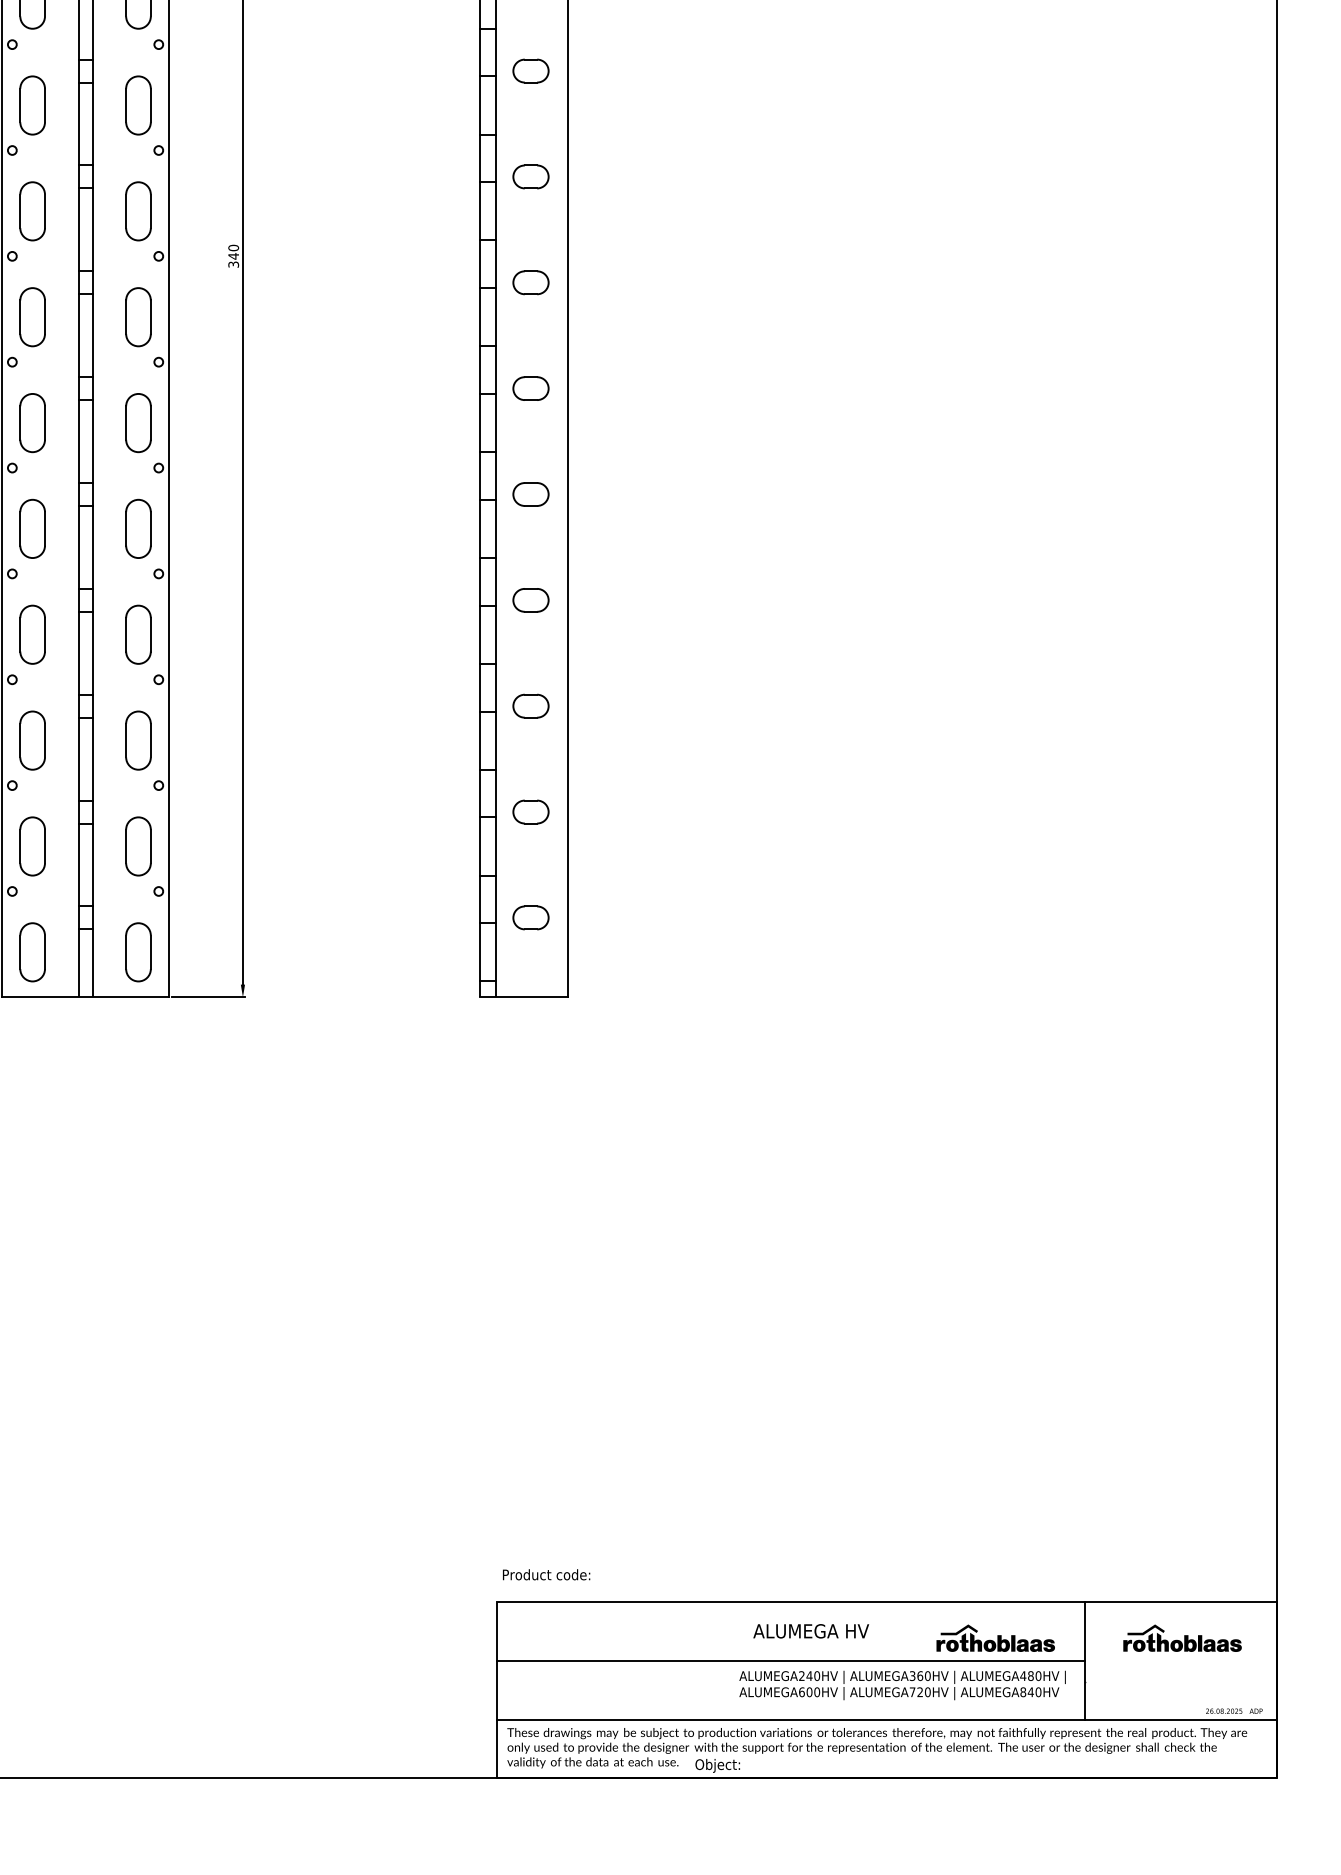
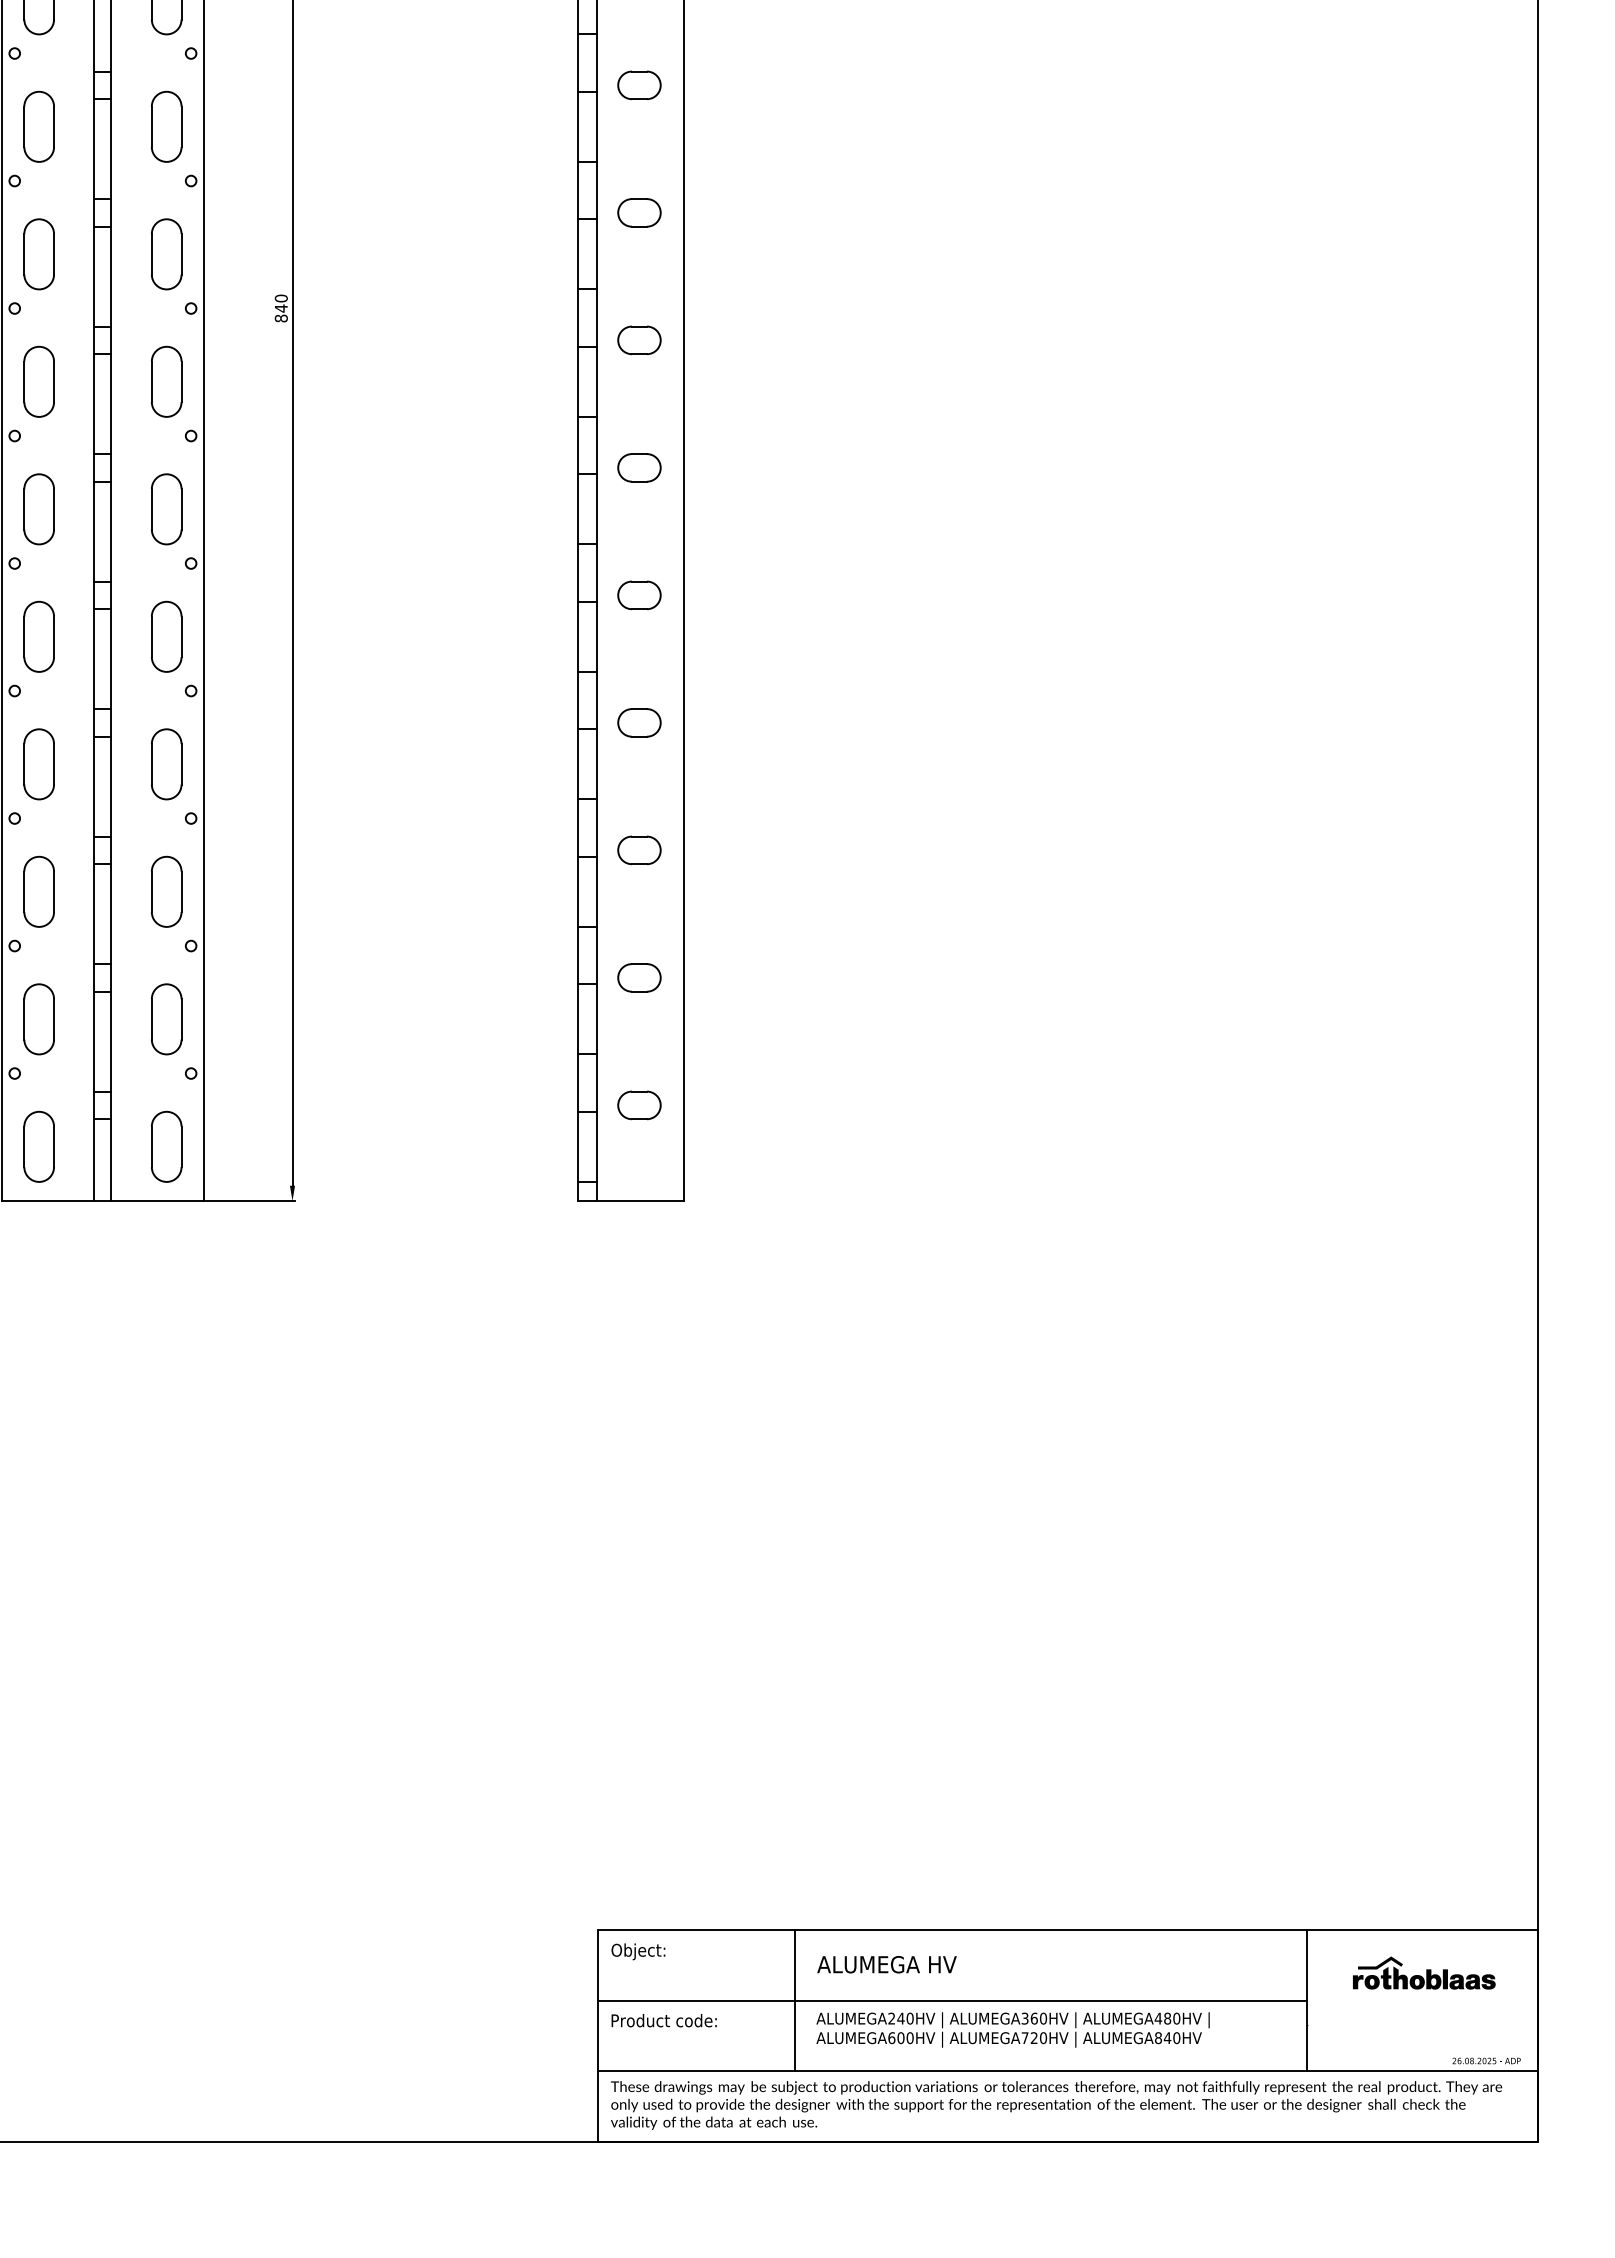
text: (233, 264) -> (281, 318), 340 -> 840
text: (545, 1574) -> (663, 2020), moved
text: (810, 1631) -> (886, 1964), moved
part: (995, 1637) -> (1199, 1972), removed
line: (659, 1661) -> (794, 2000), added
text: (902, 1685) -> (1012, 2029), moved
text: (717, 1765) -> (638, 1951), moved

